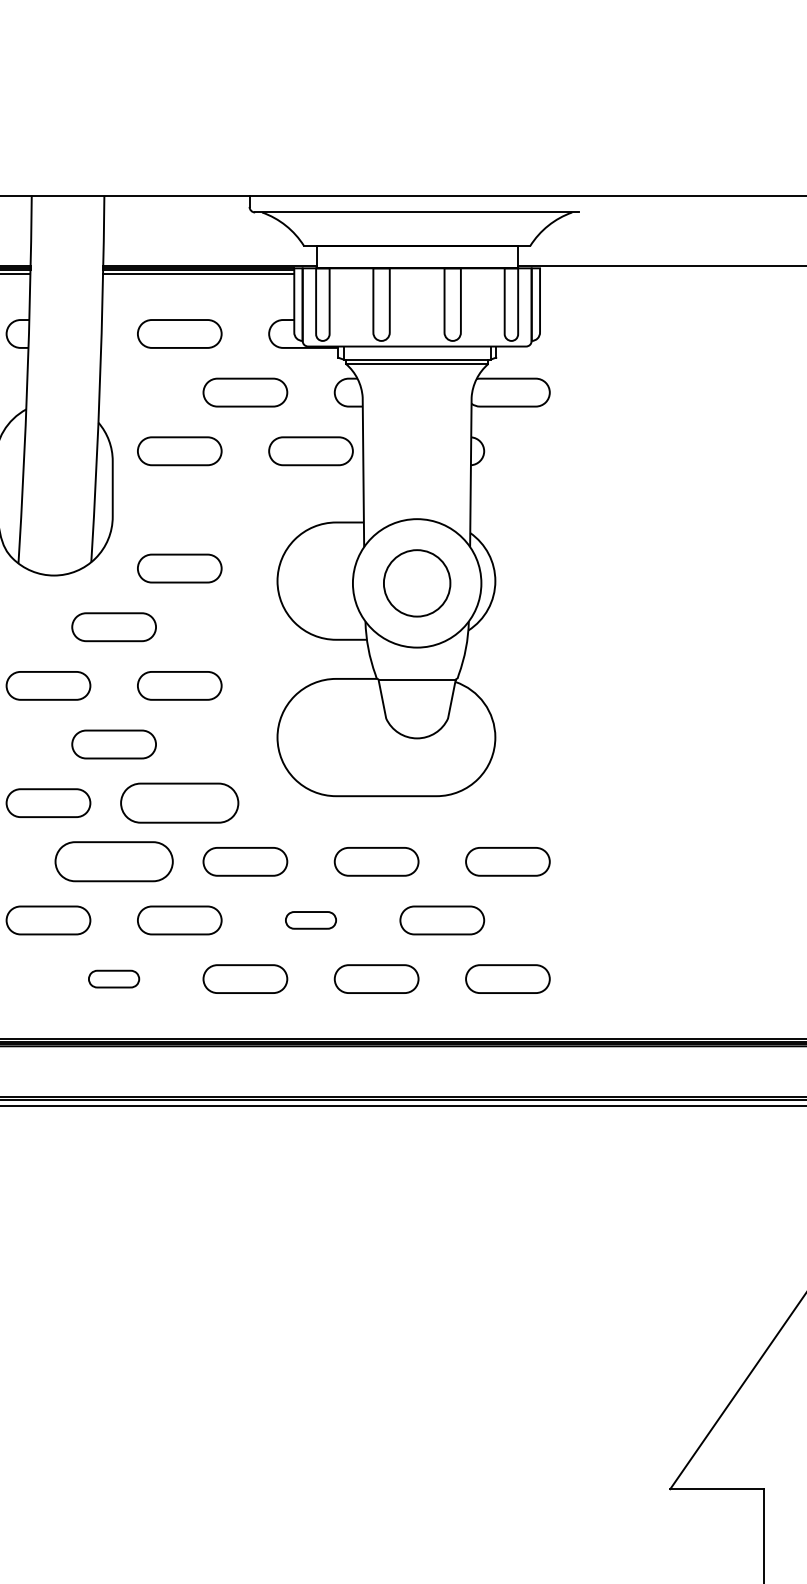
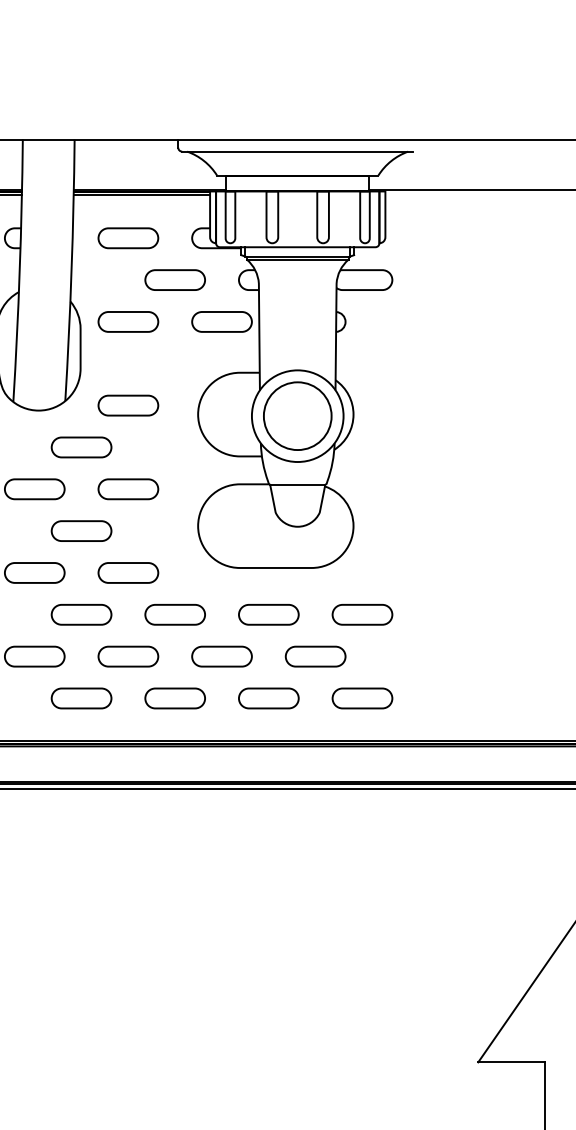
circle: (416, 583) -> (297, 416), size x1.43
part: (179, 802) -> (128, 572), size x0.71
part: (114, 861) -> (81, 614), size x0.71
part: (310, 920) -> (221, 656), size x1.67
part: (114, 979) -> (81, 698), size x1.67

